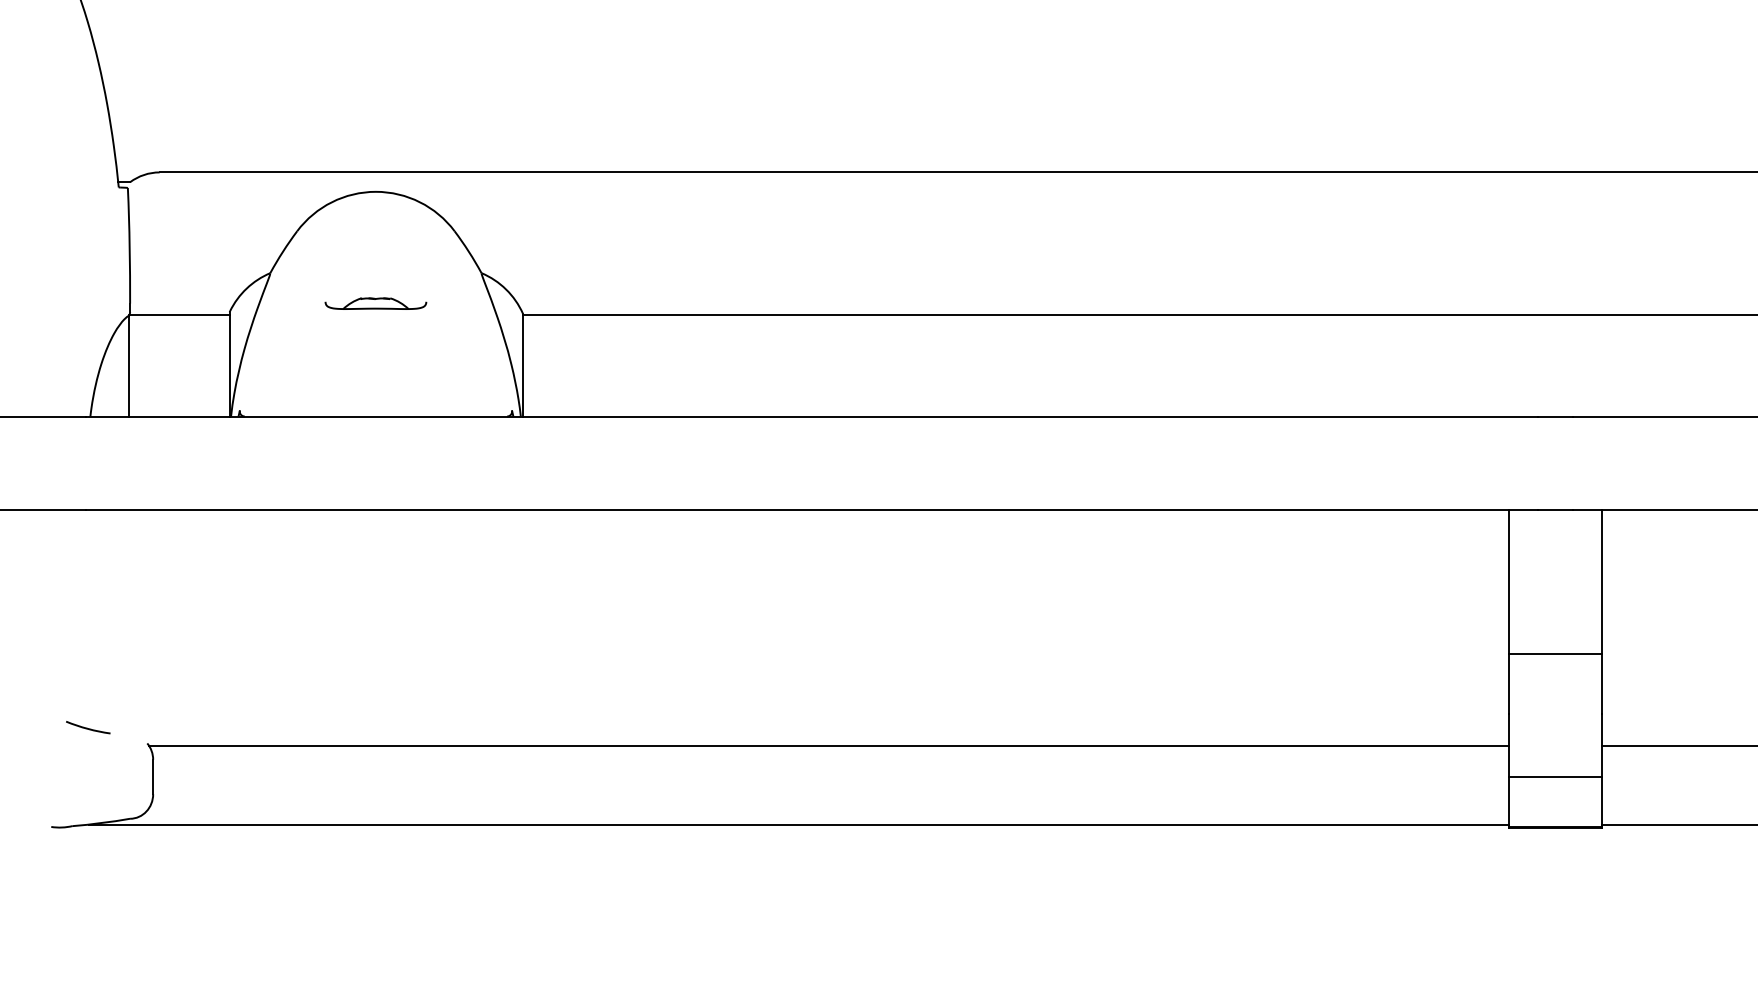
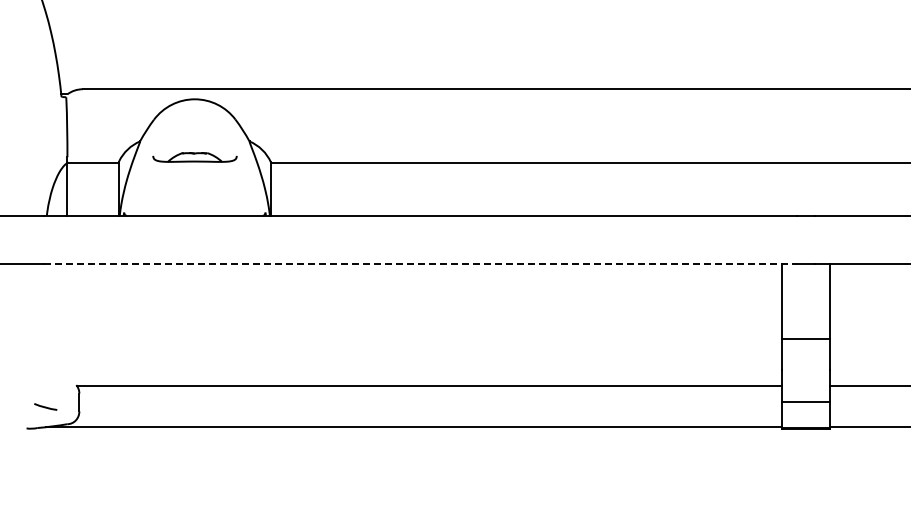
part: (375, 302) -> (194, 156), size x1.6
line: (813, 510) -> (421, 264), solid -> dashed
line: (87, 726) -> (45, 406), moved

